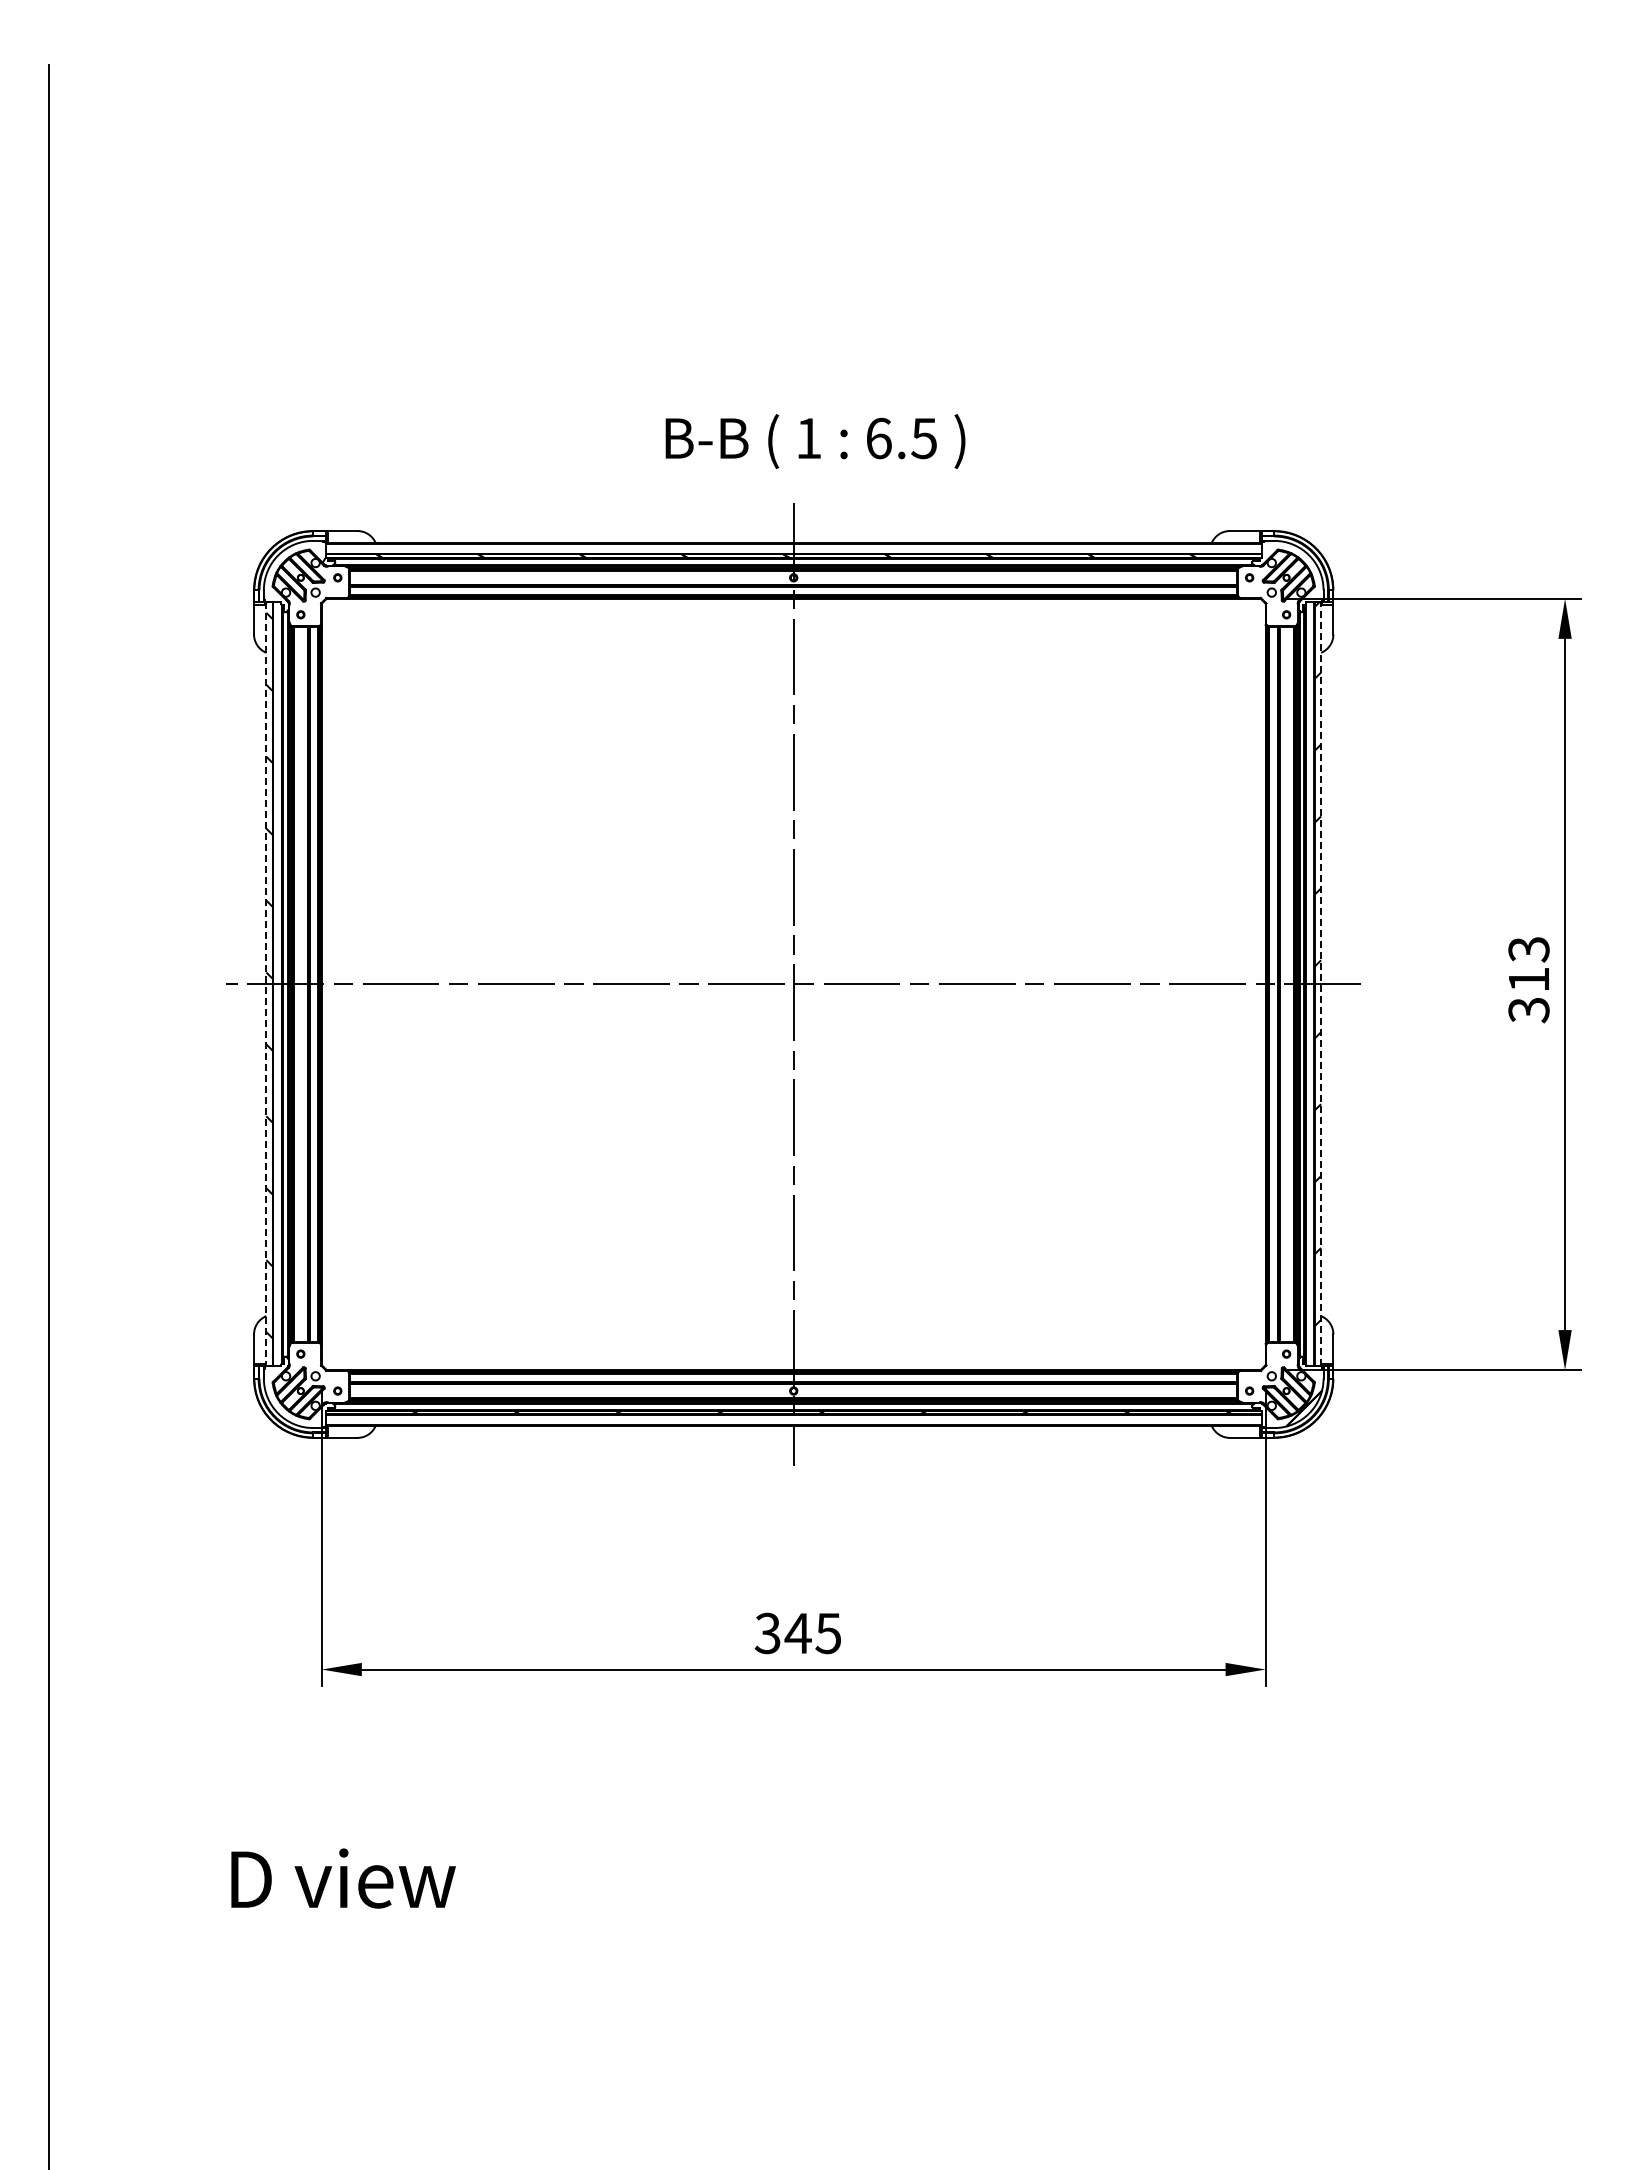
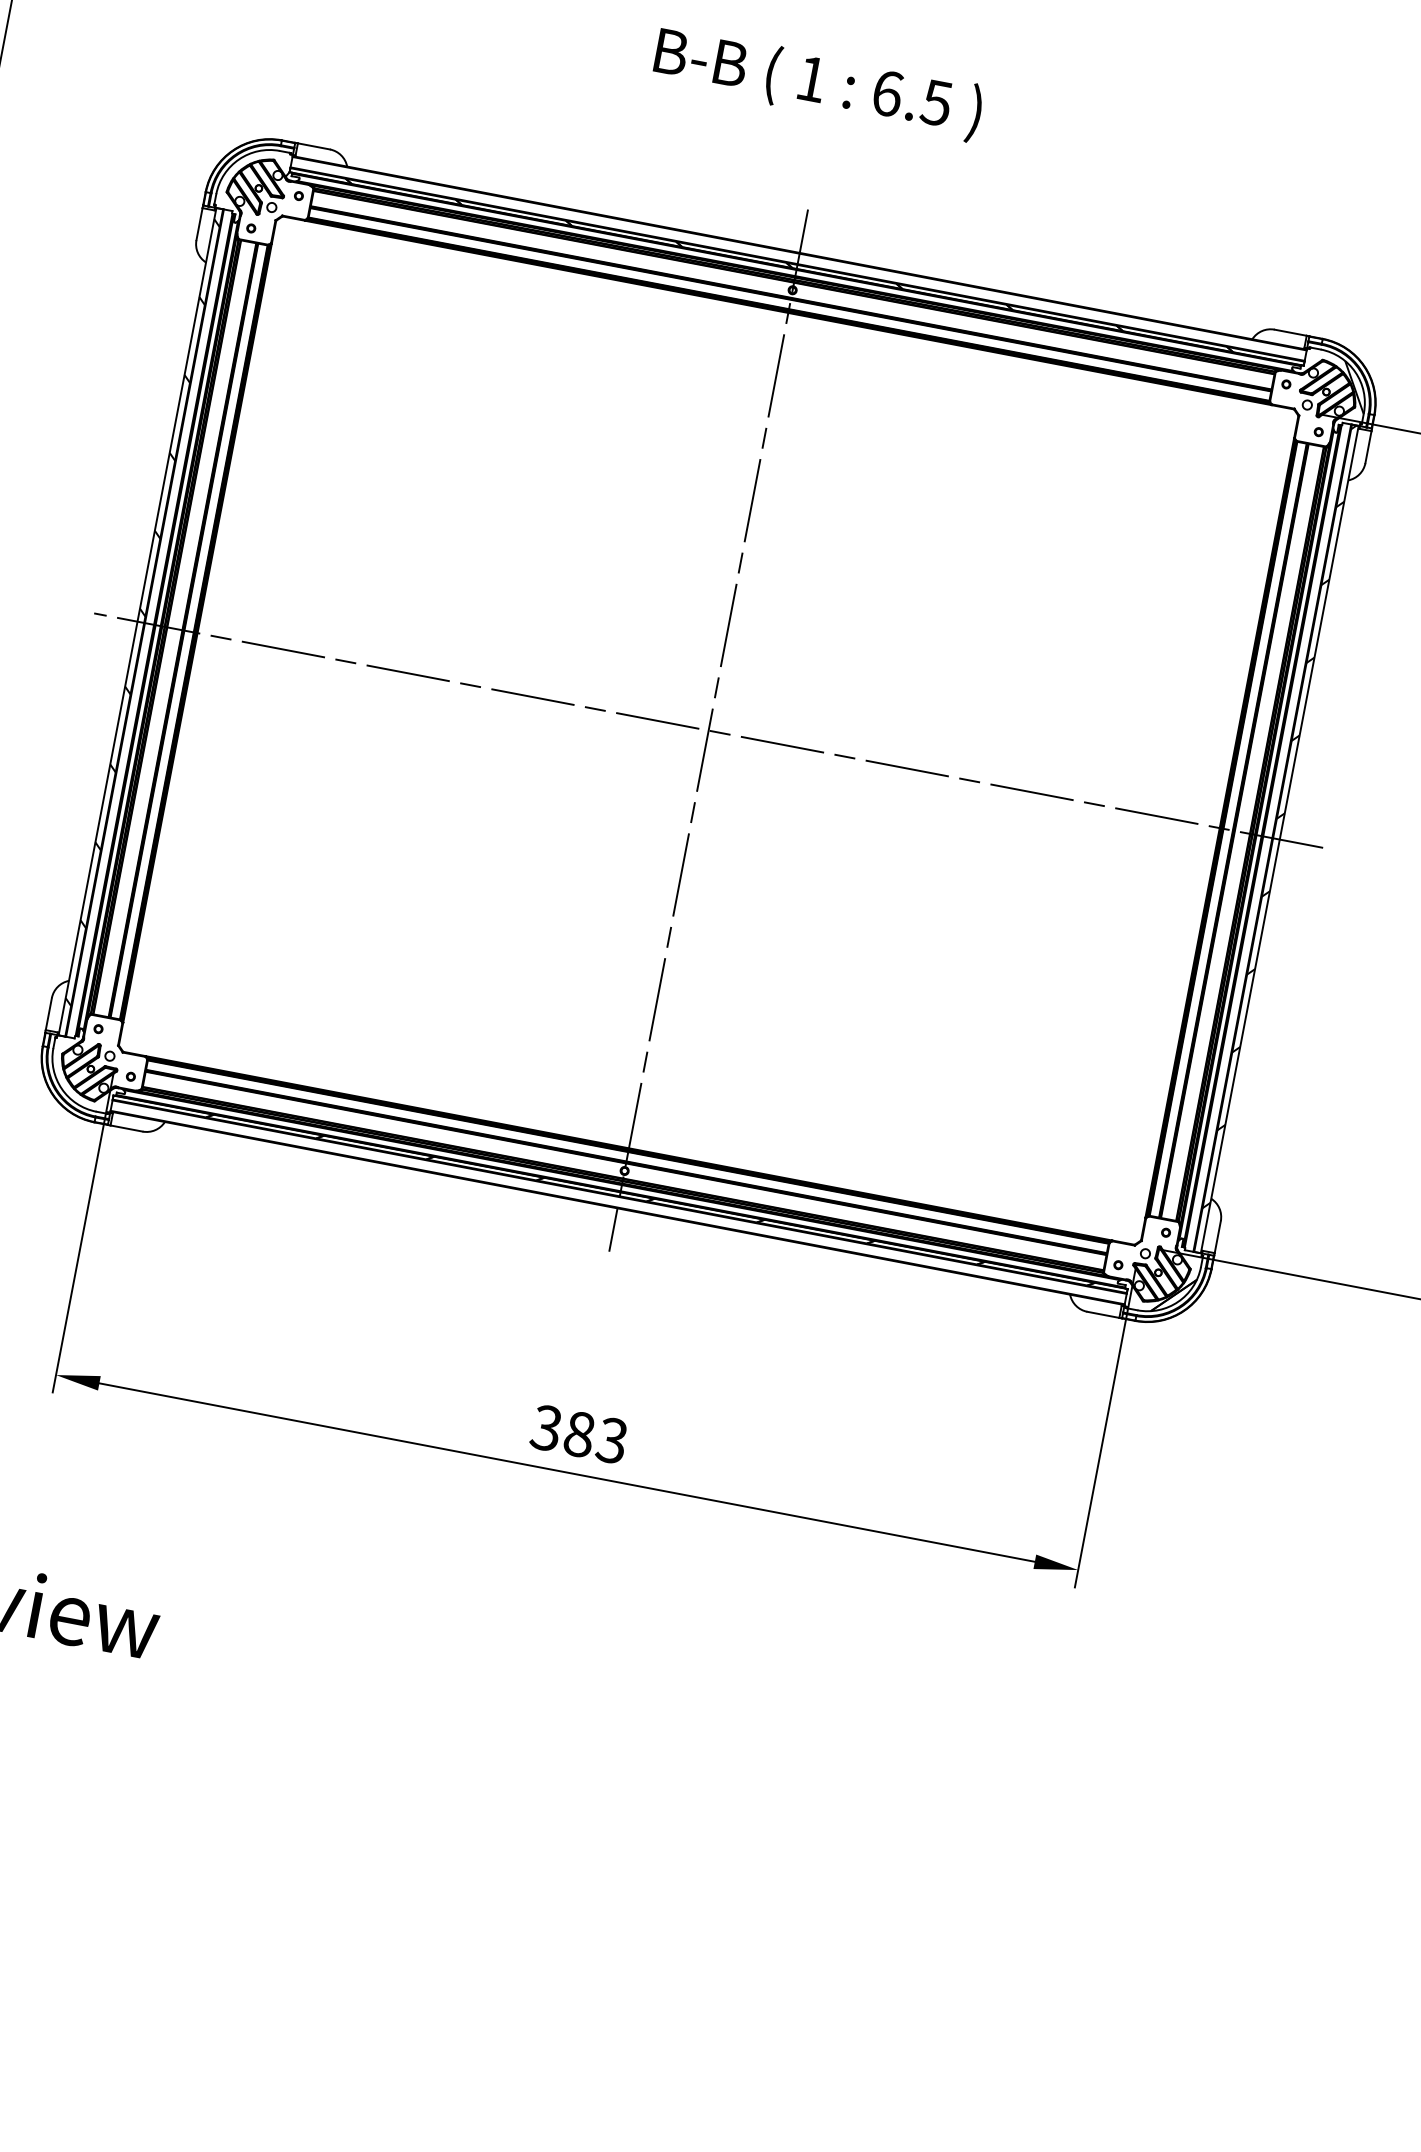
text: (815, 441) -> (818, 83), moved
hatch: (1310, 569) -> (1354, 387), added
line: (266, 984) -> (137, 621), dashed -> solid
line: (1321, 984) -> (1280, 839), dashed -> solid
text: (812, 1633) -> (594, 1437), 345 -> 383

